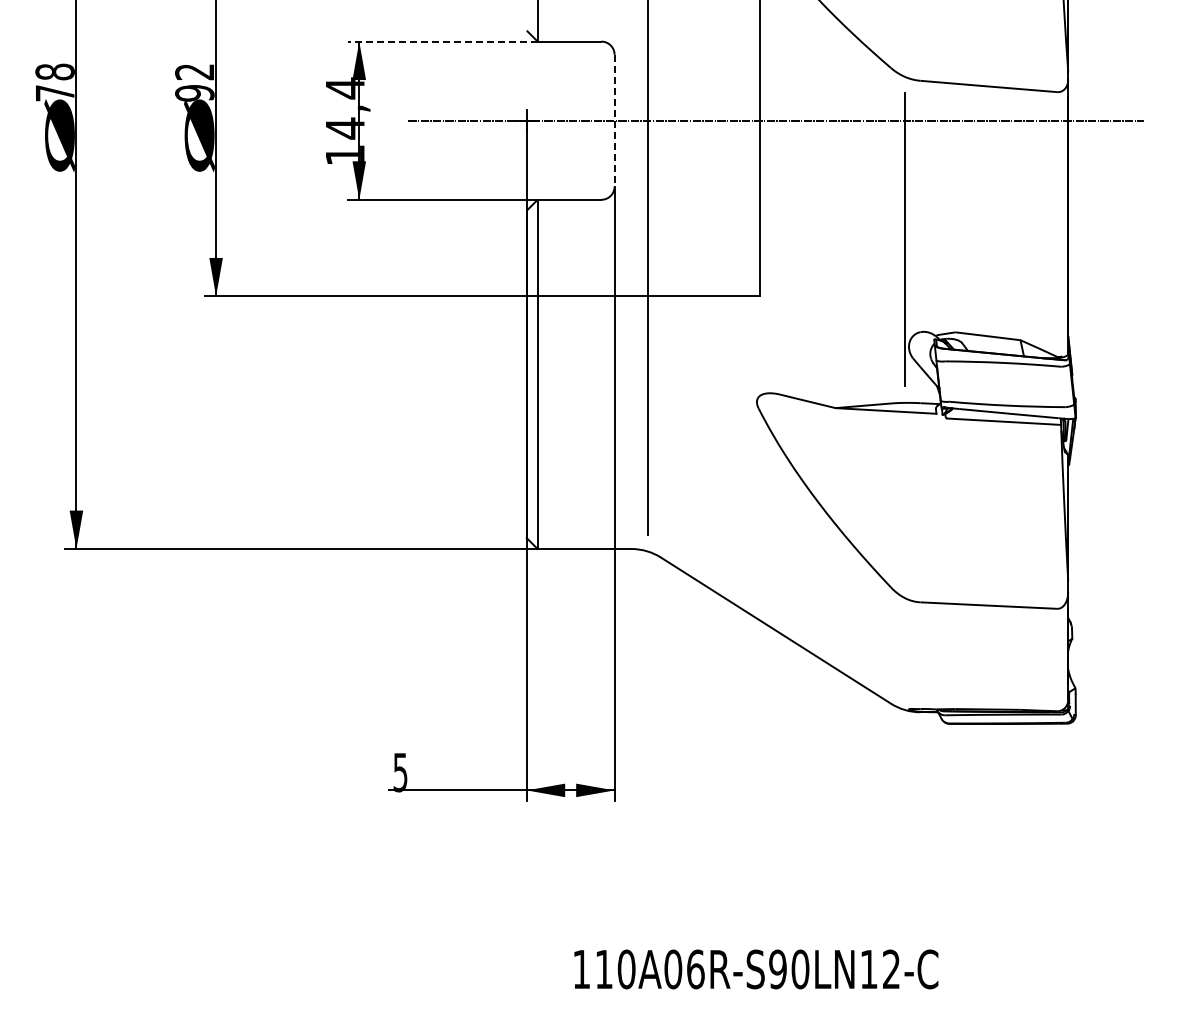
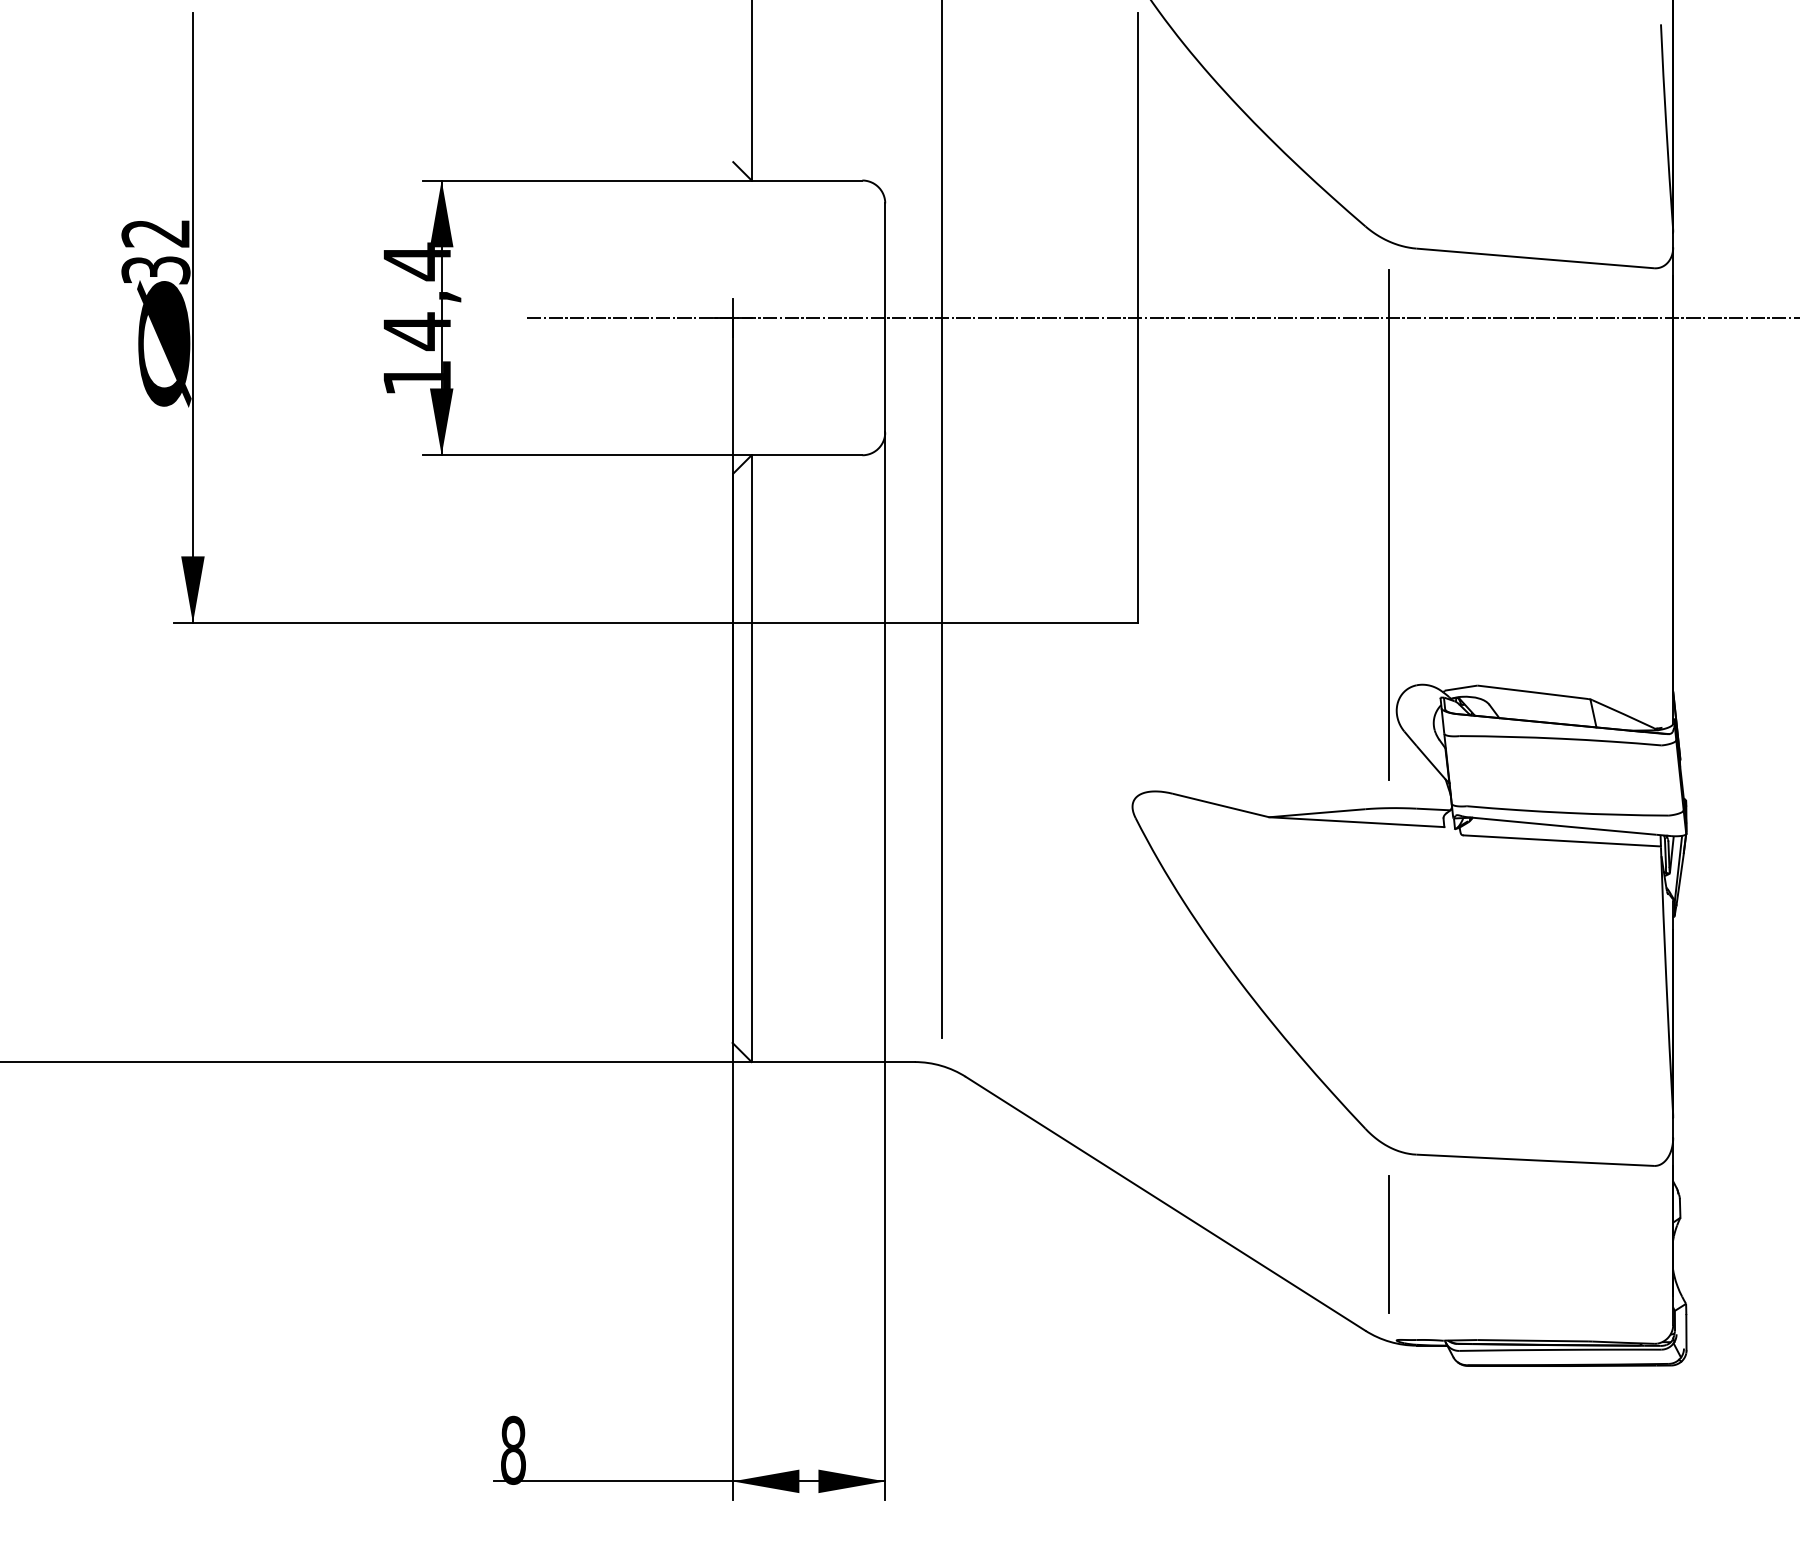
line: (443, 41) -> (587, 180), dashed -> solid
text: (194, 93) -> (155, 270), 92 -> 32
line: (614, 120) -> (885, 317), dashed -> solid
line: (904, 653) -> (1388, 1243), added
text: (400, 772) -> (513, 1450), 5 -> 8

